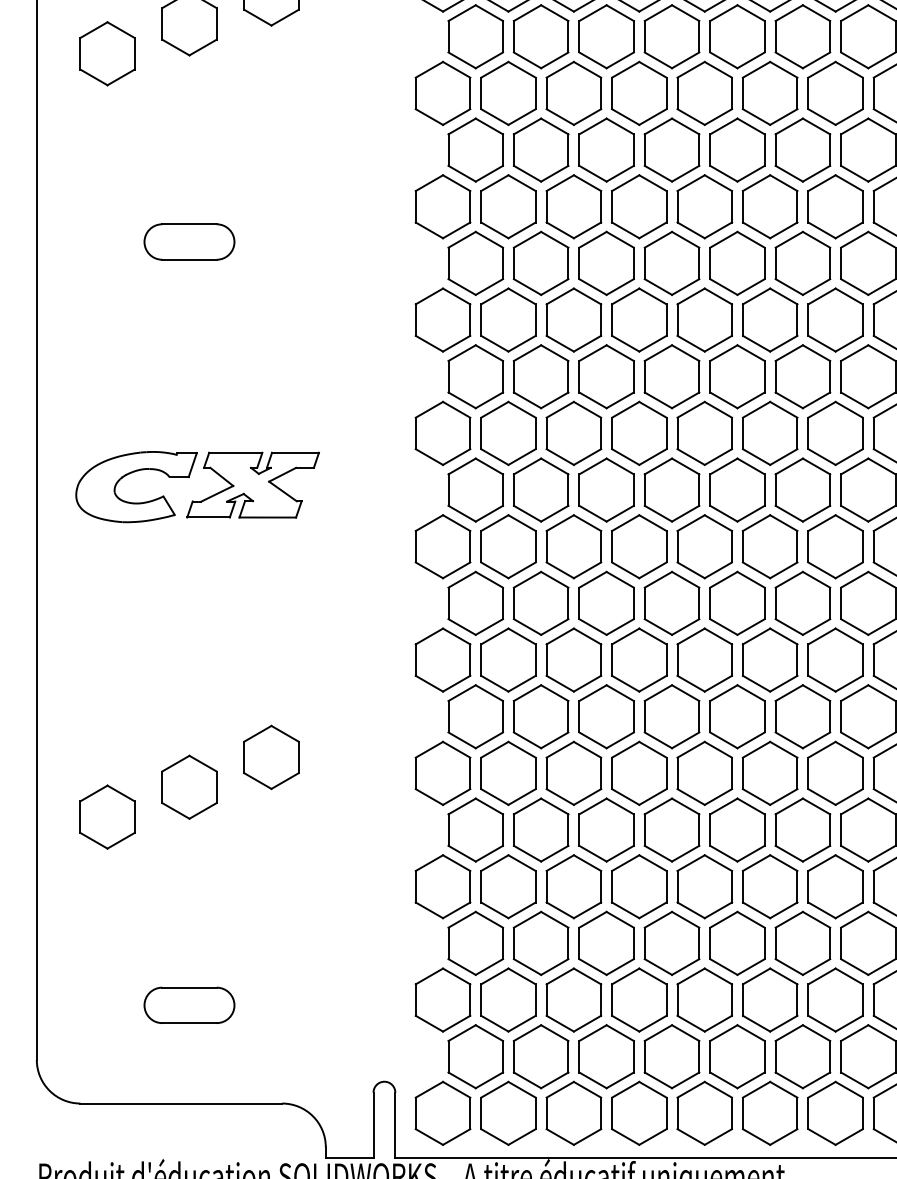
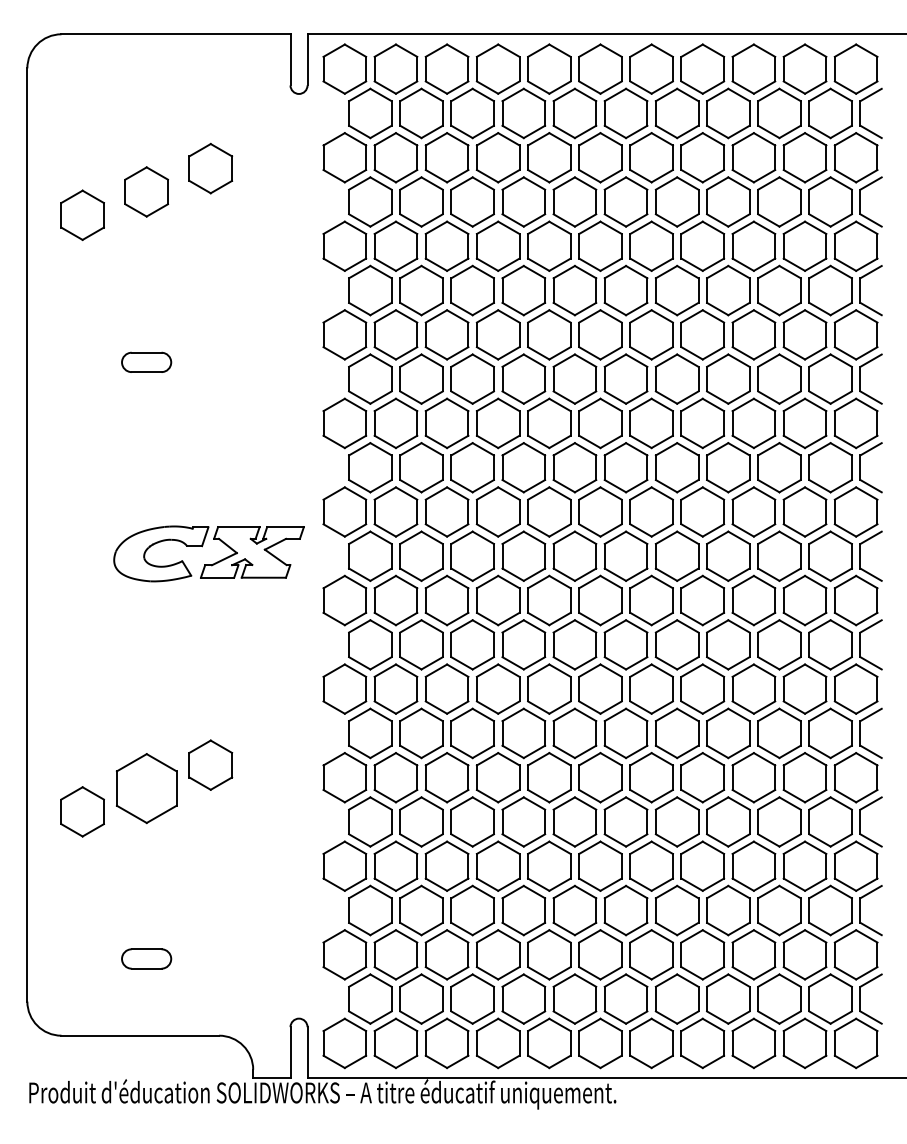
part: (189, 242) -> (146, 362), size x0.7
part: (189, 478) -> (202, 547), moved
part: (189, 787) -> (146, 788), size x1.4
part: (189, 1004) -> (146, 958), size x0.7

